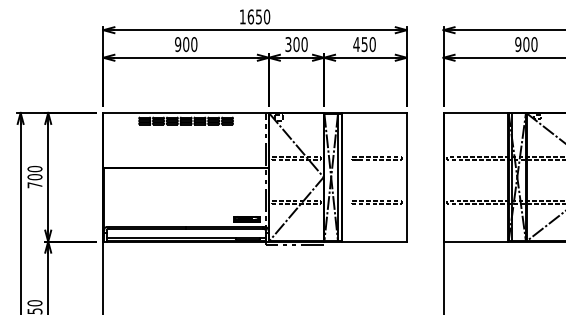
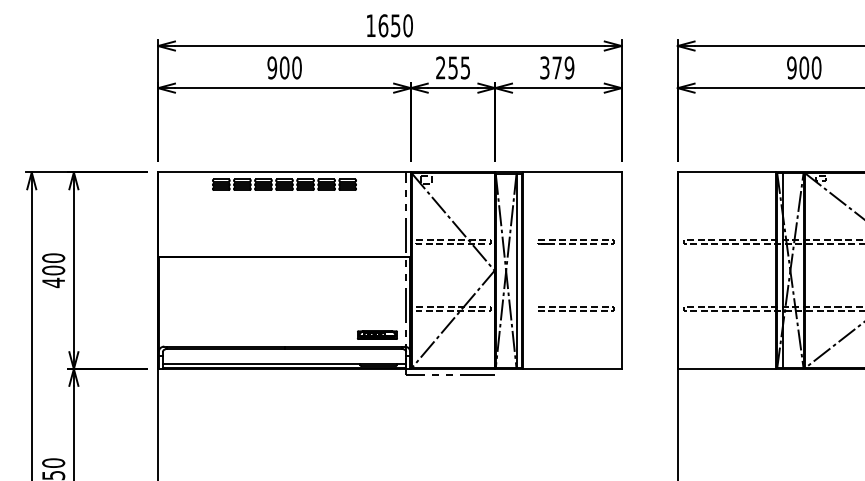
text: (296, 44) -> (453, 67), 300 -> 255
text: (364, 44) -> (556, 67), 450 -> 379
text: (34, 185) -> (52, 283), 700 -> 400

